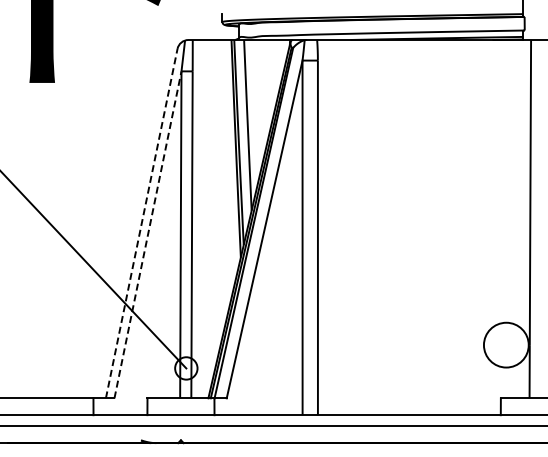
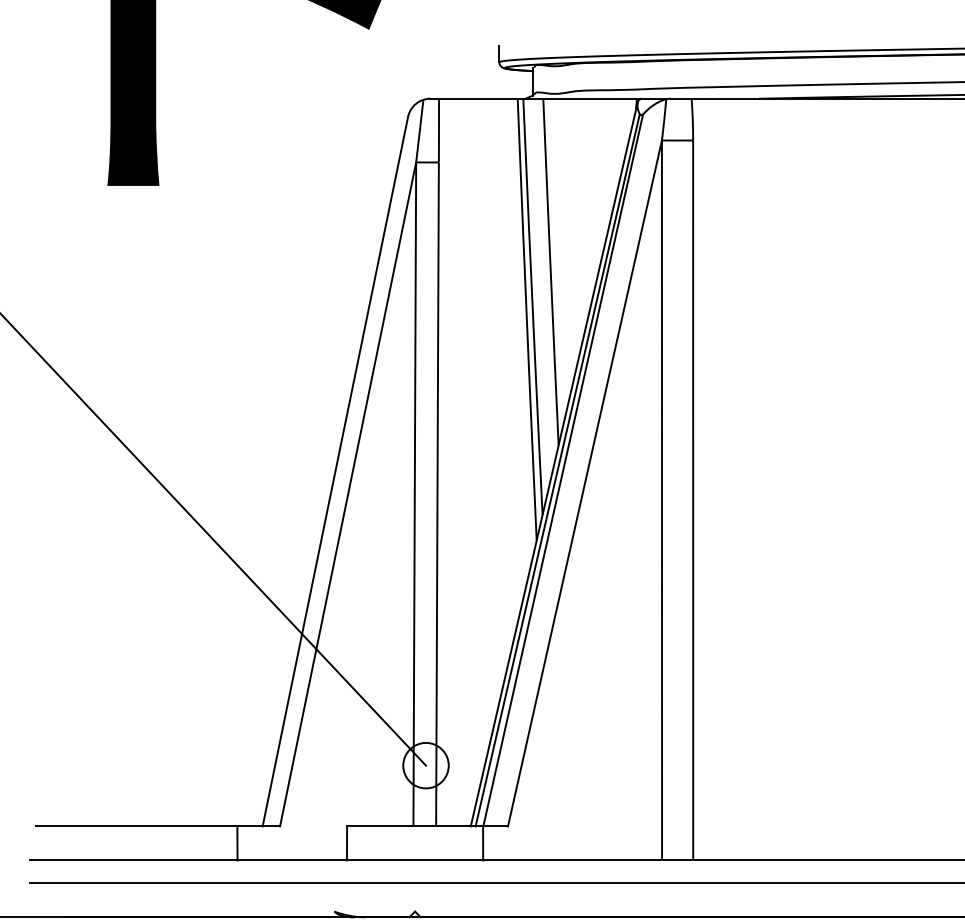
line: (141, 223) -> (334, 471), dashed -> solid
line: (147, 234) -> (347, 493), dashed -> solid

